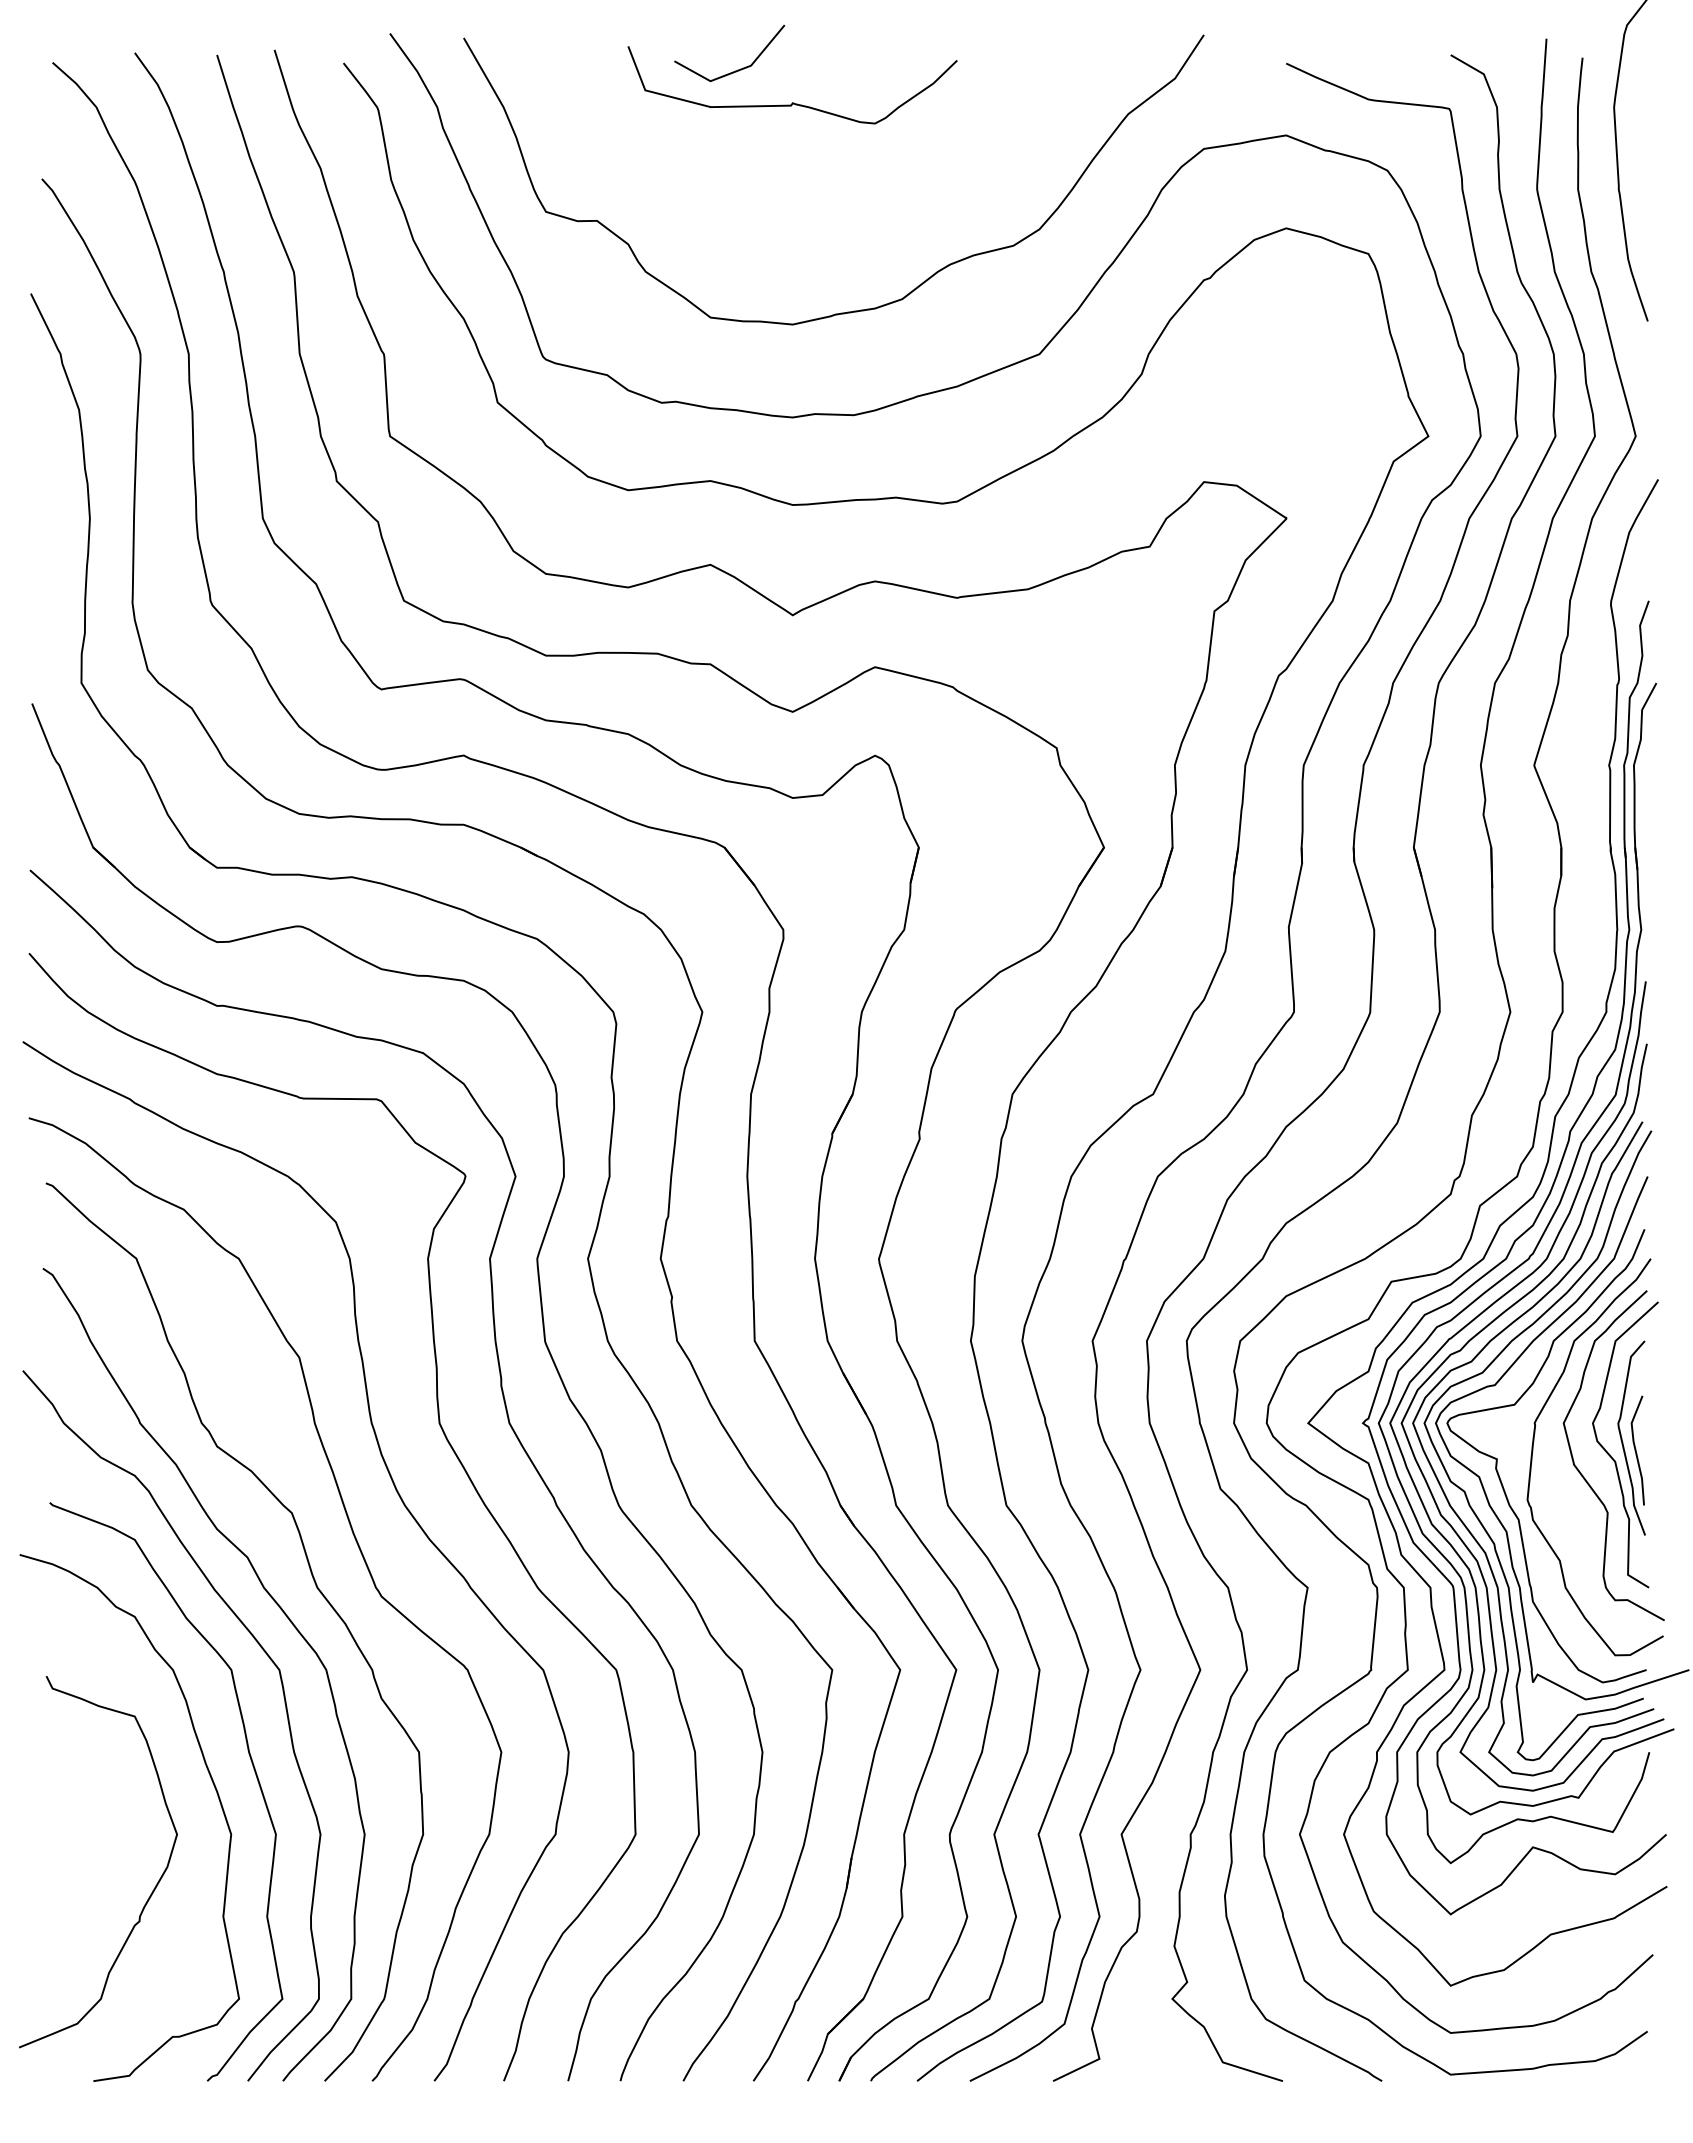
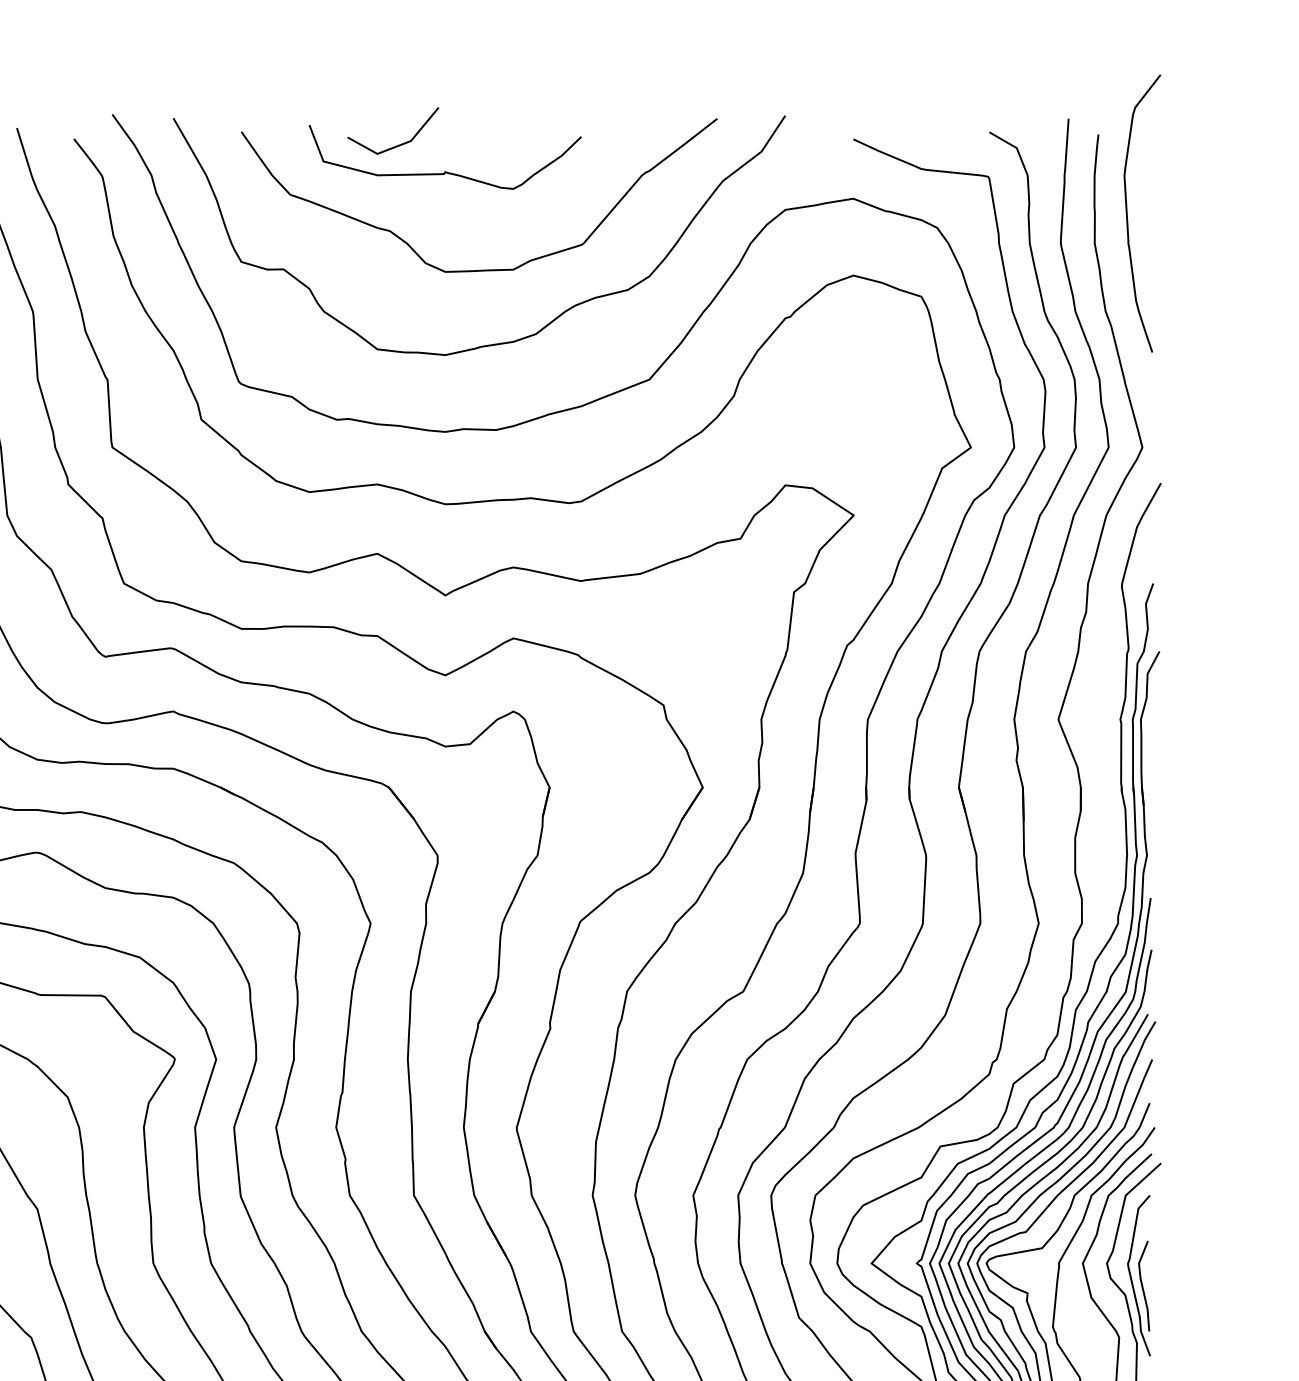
curve: (833, 221) -> (479, 269), added

